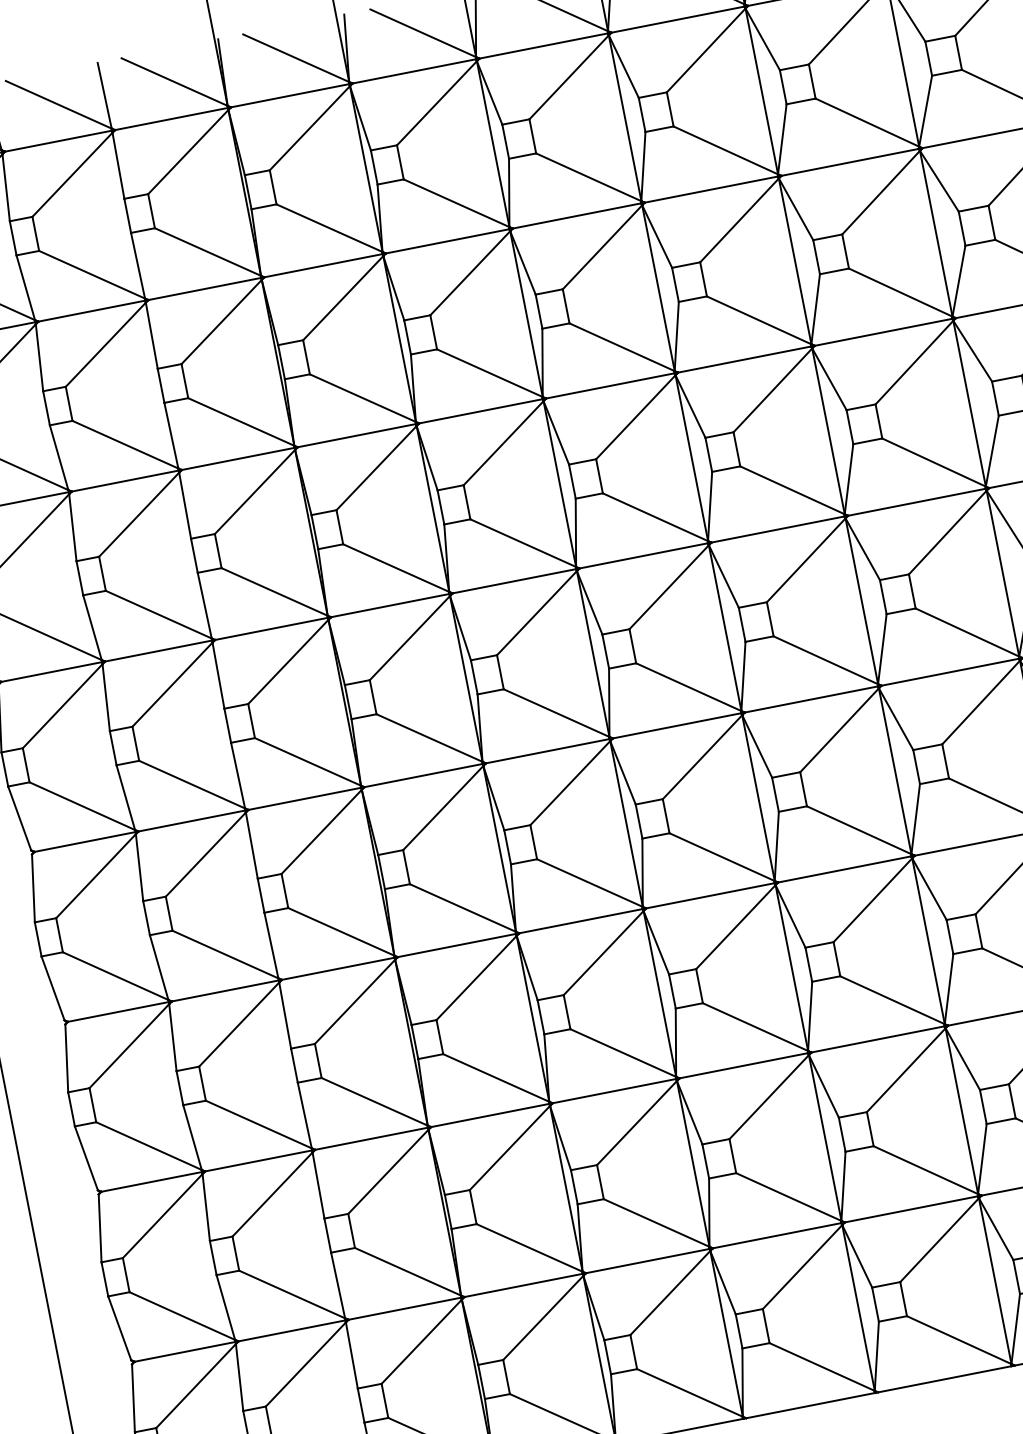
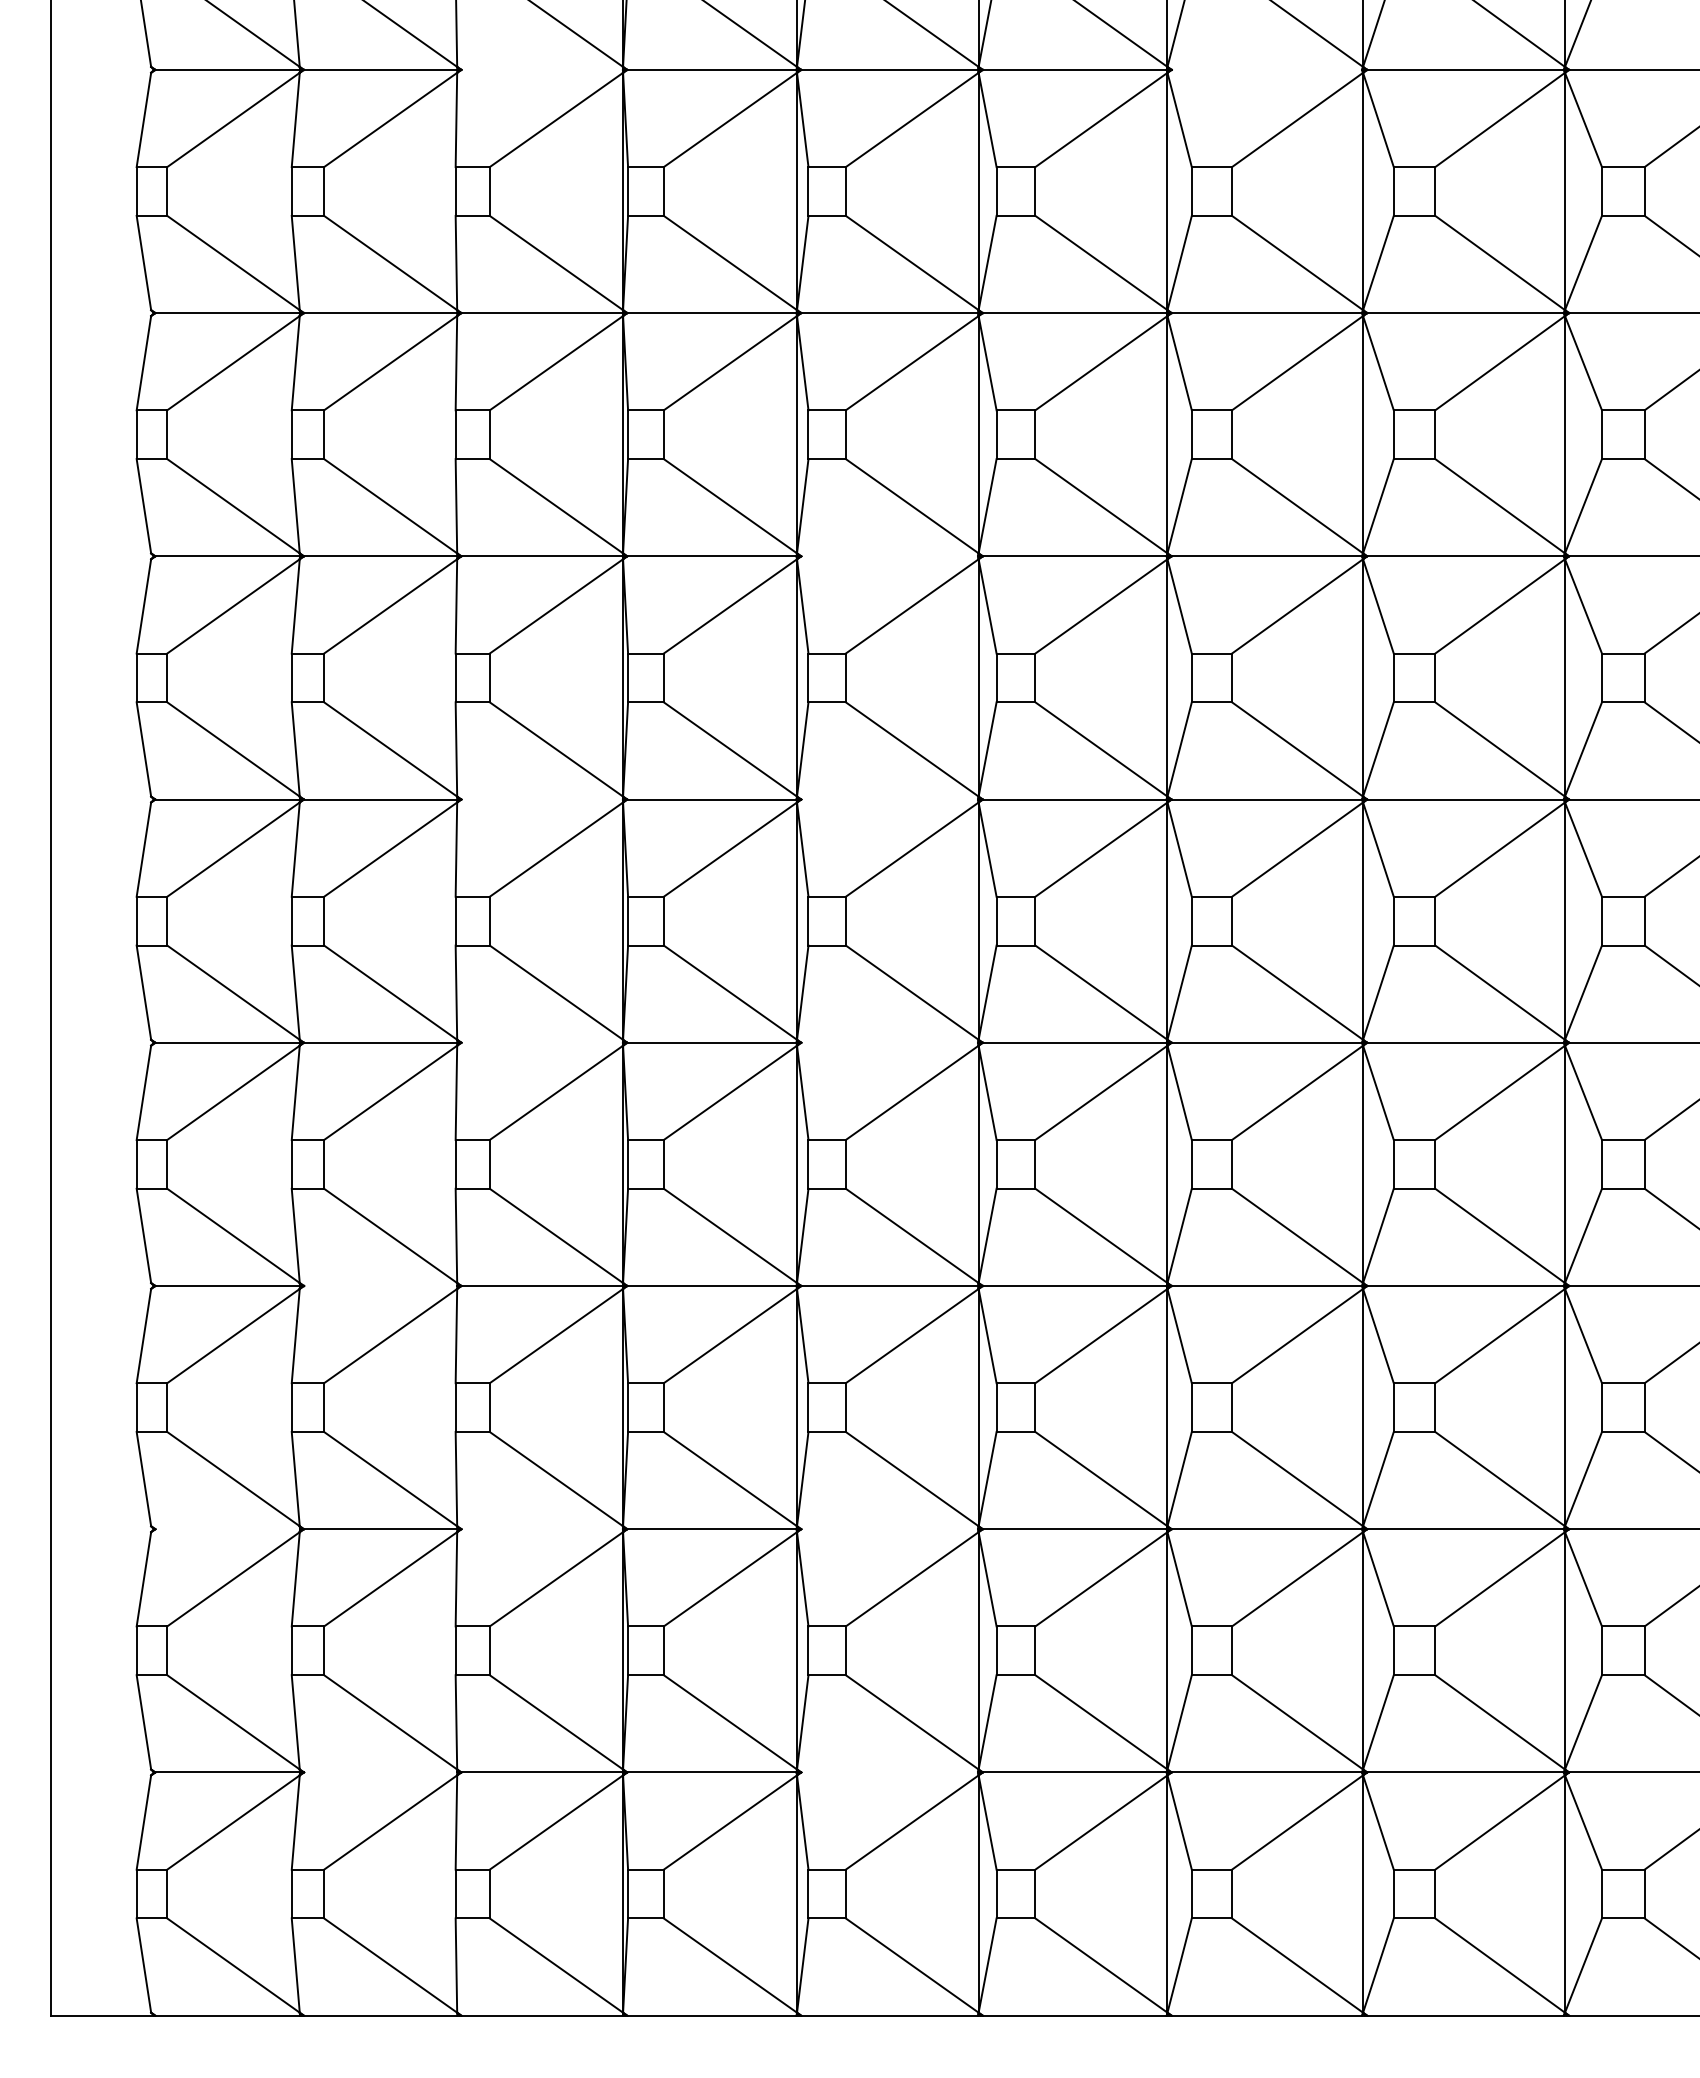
line: (677, 19) -> (1266, 69), removed
line: (170, 118) -> (541, 69), removed
line: (480, 411) -> (889, 556), removed
line: (514, 581) -> (889, 799), removed
line: (271, 628) -> (541, 799), removed
line: (547, 751) -> (889, 1042), removed
line: (304, 798) -> (541, 1042), removed
line: (225, 990) -> (380, 1285), removed
line: (614, 1091) -> (889, 1529), removed
line: (371, 1139) -> (541, 1529), removed
line: (151, 1182) -> (227, 1529), removed
line: (647, 1261) -> (889, 1772), removed
line: (291, 1330) -> (380, 1772), removed

